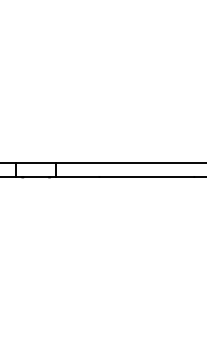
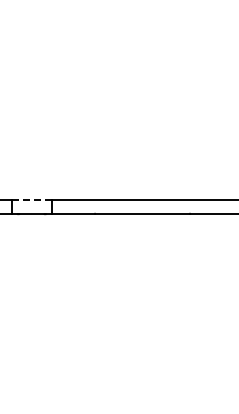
line: (35, 162) -> (31, 199), solid -> dashed

